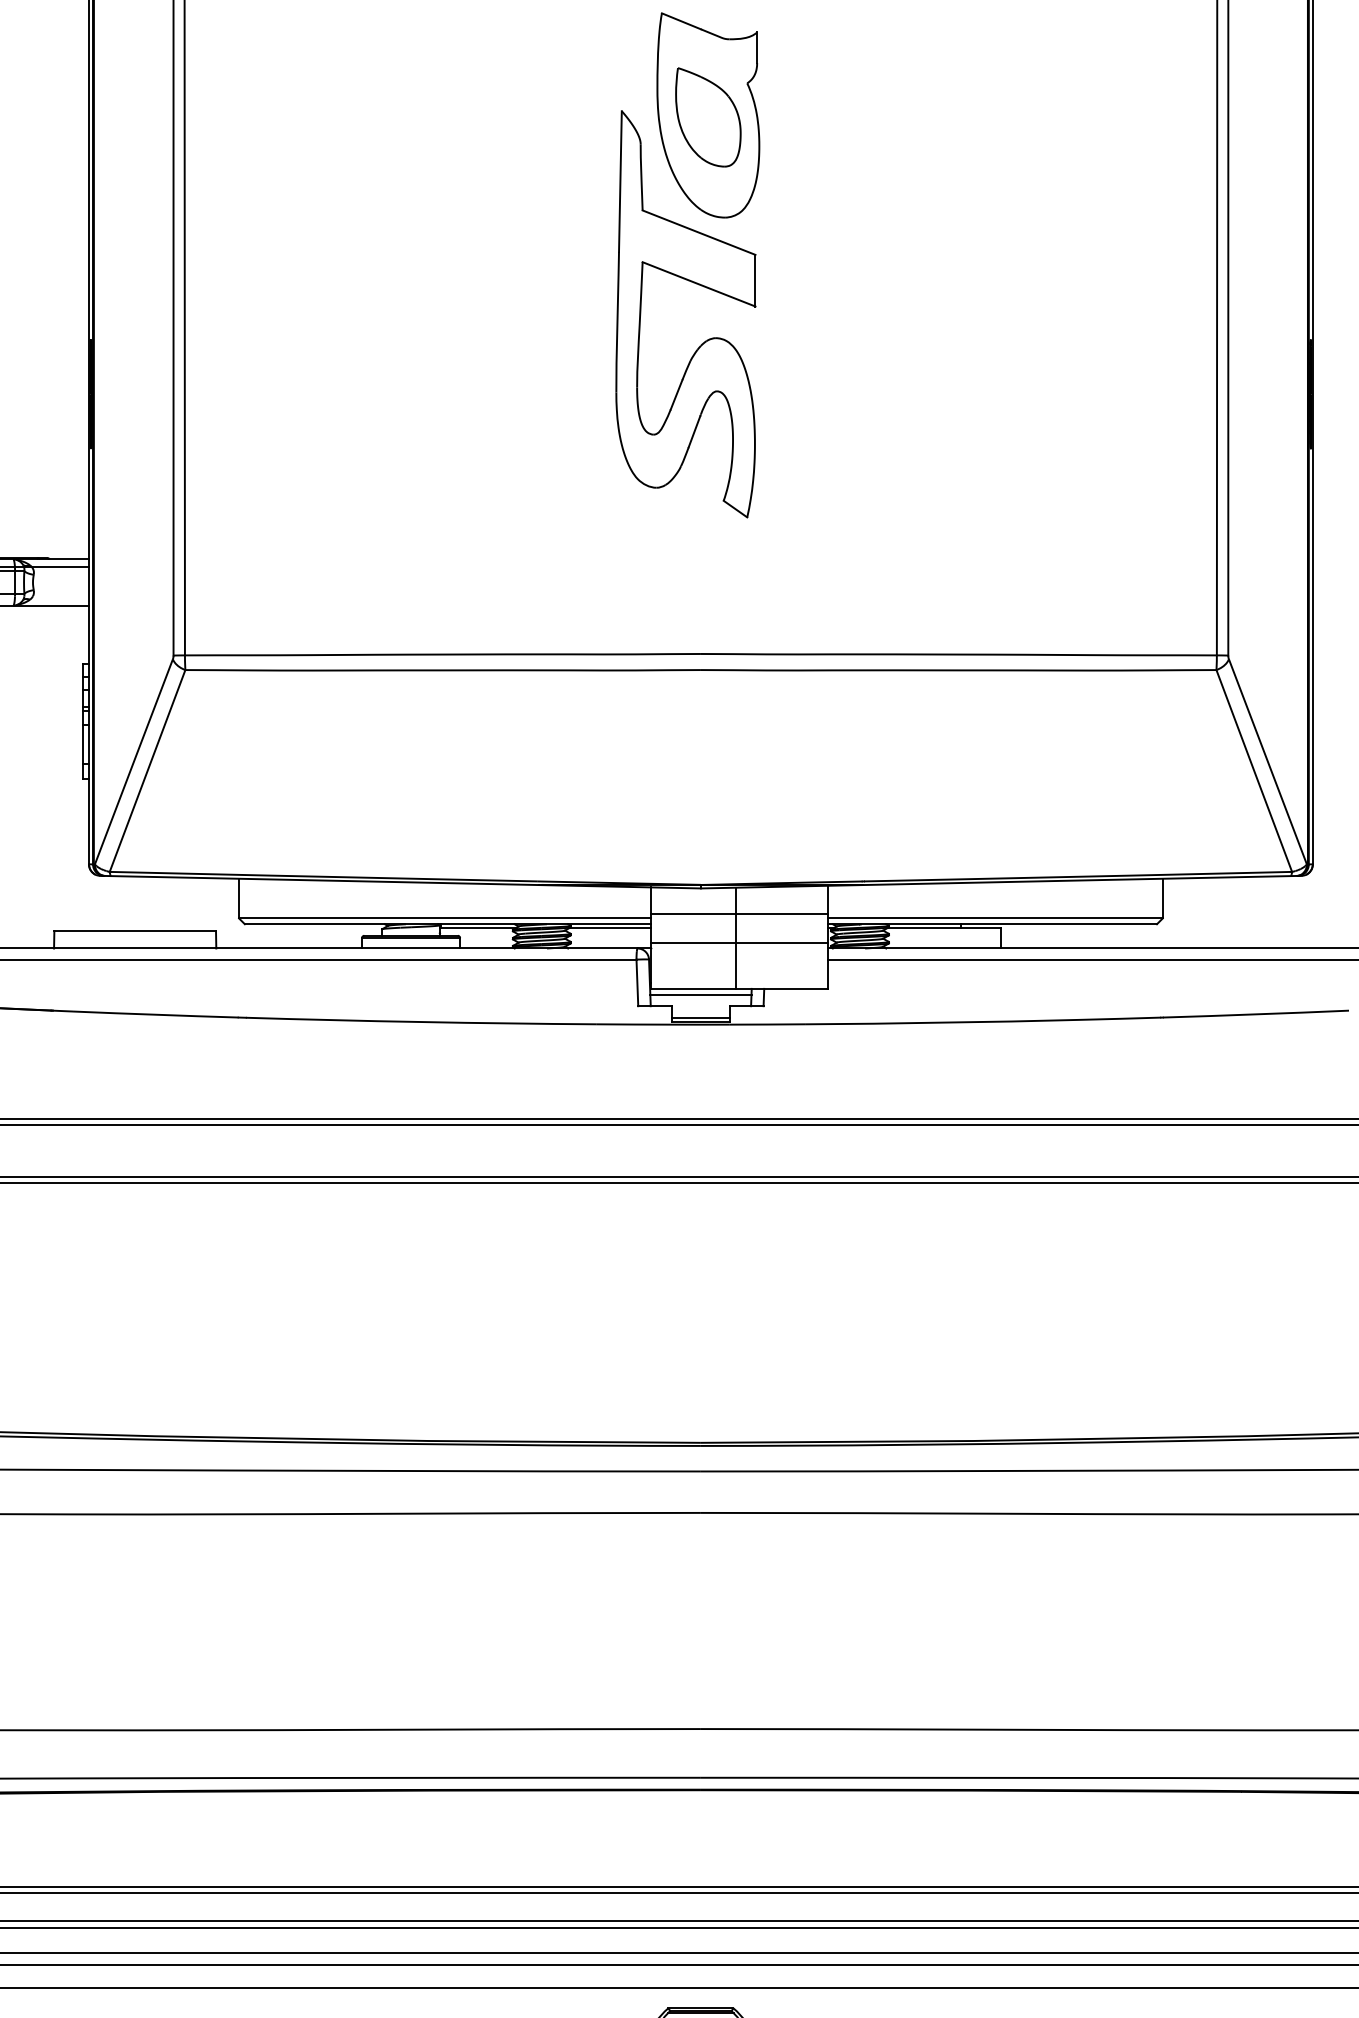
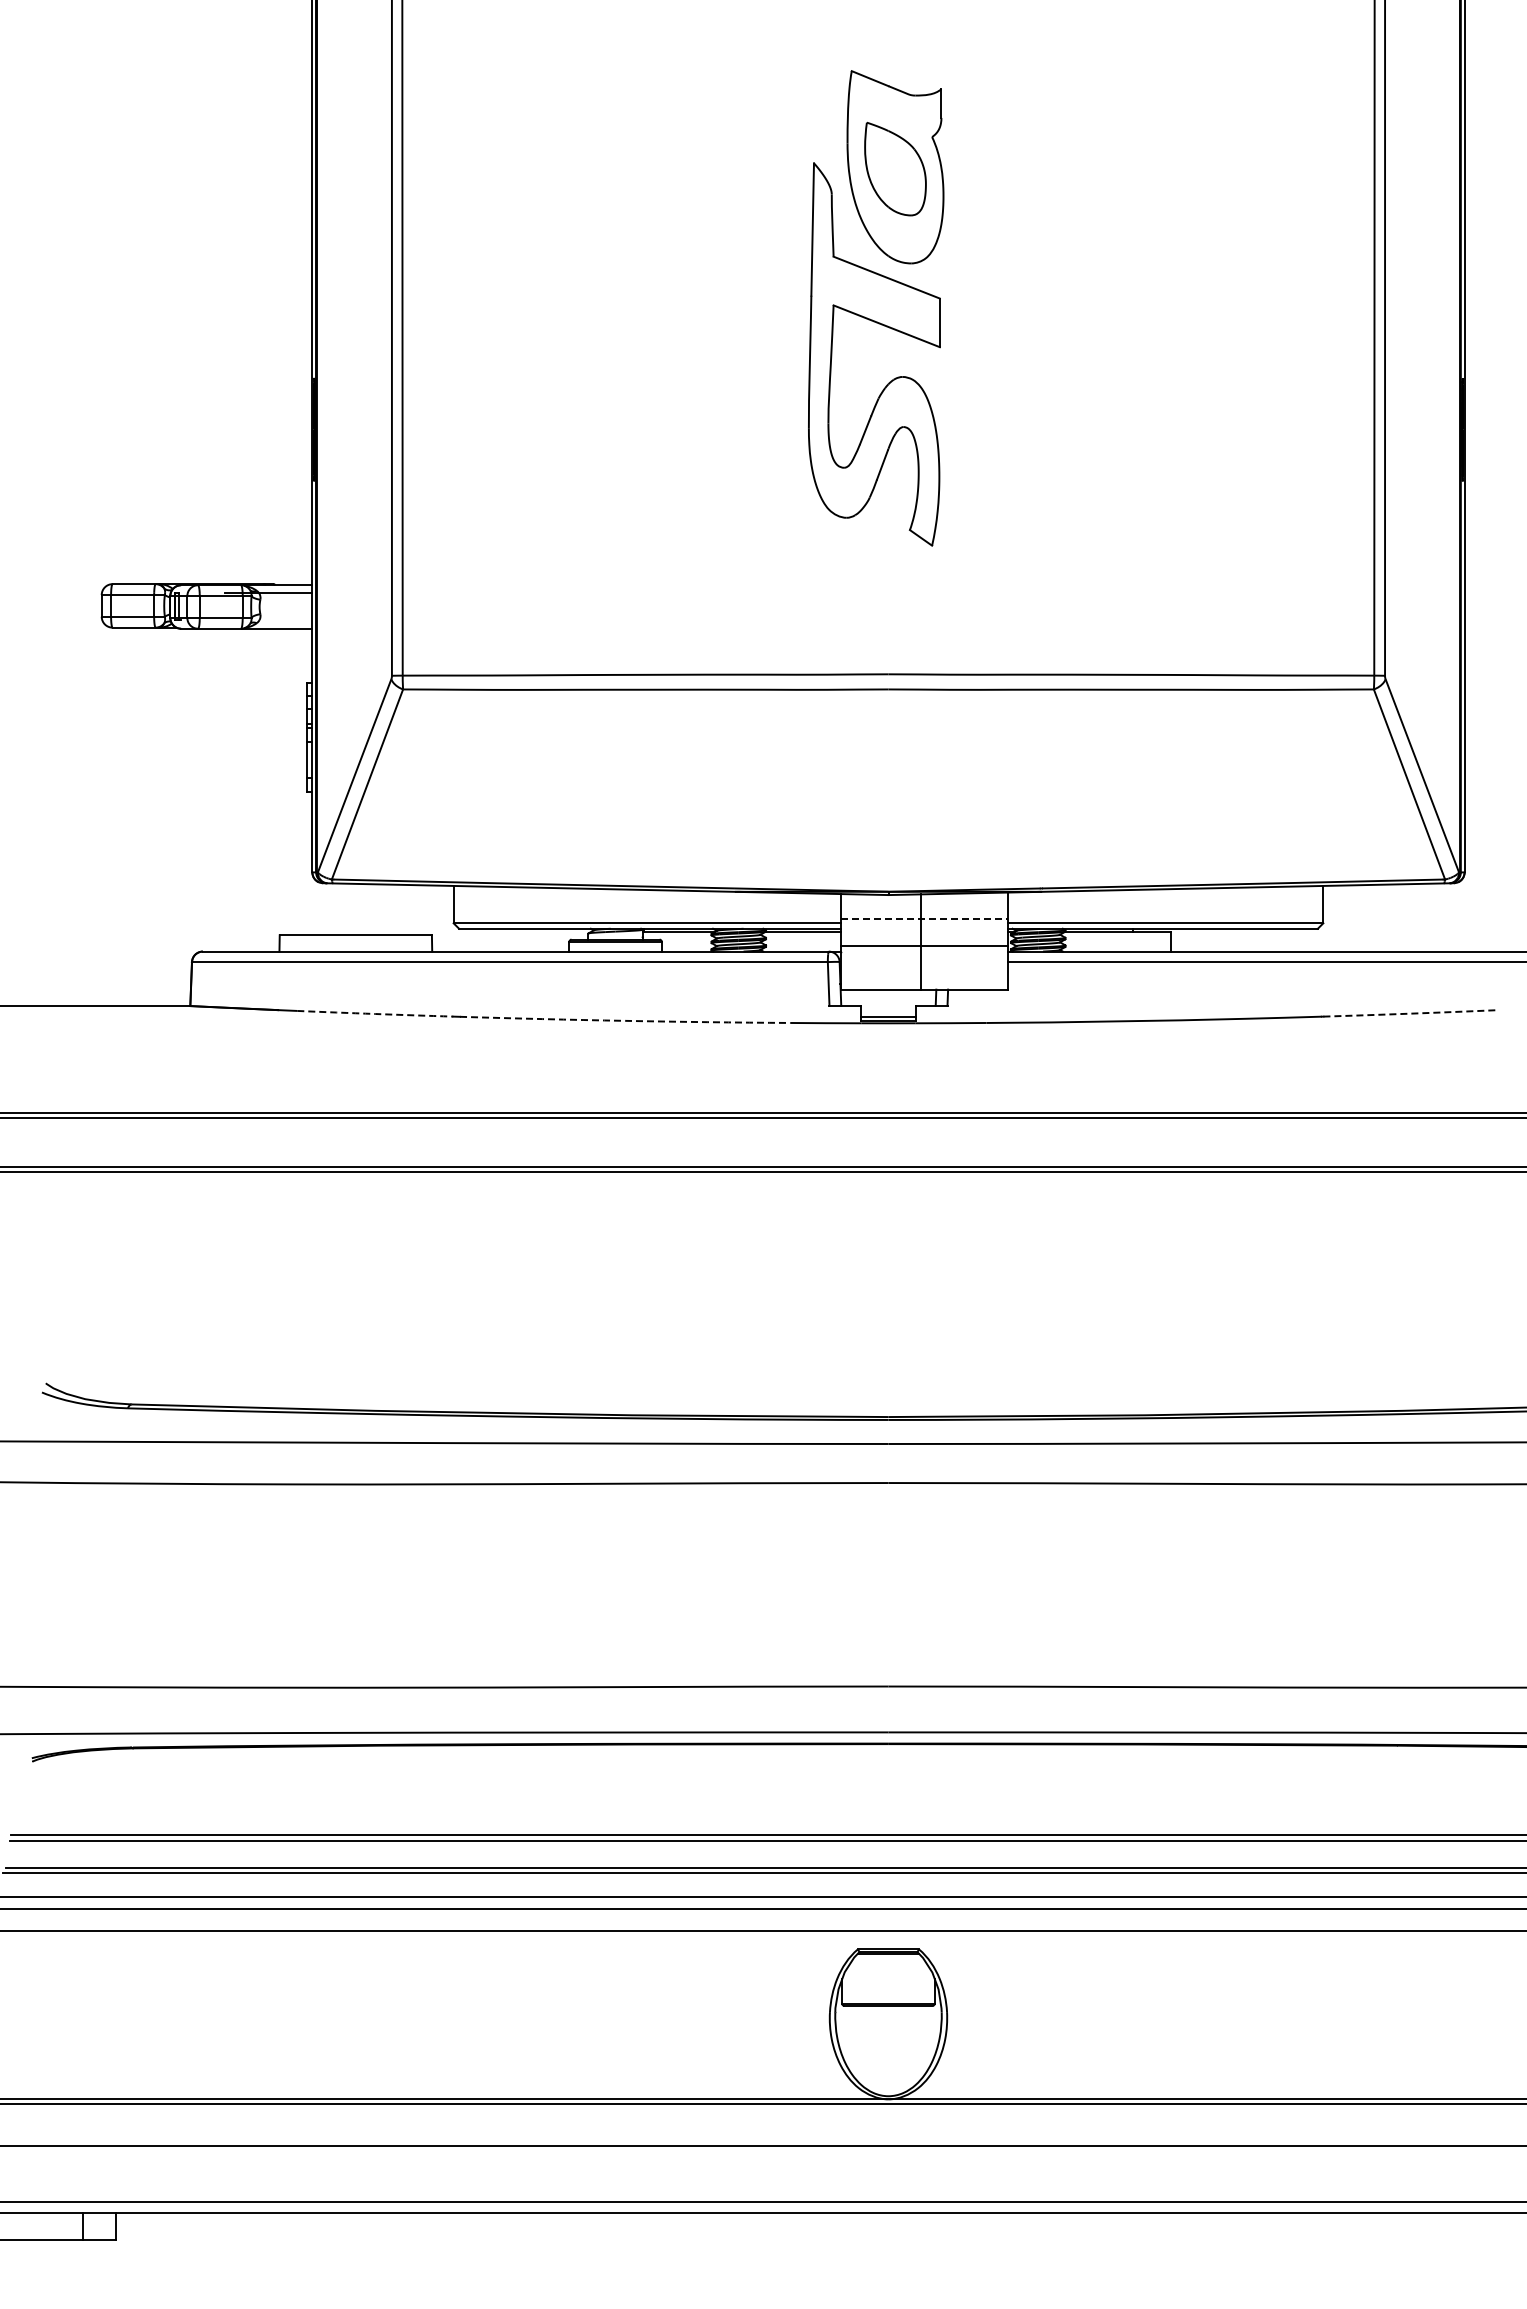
line: (739, 913) -> (924, 918), solid -> dashed
line: (700, 995) -> (888, 995), removed
arc: (1256, 1014) -> (1411, 1013), solid -> dashed
arc: (156, 1015) -> (375, 1014), solid -> dashed
arc: (421, 1021) -> (625, 1020), solid -> dashed

